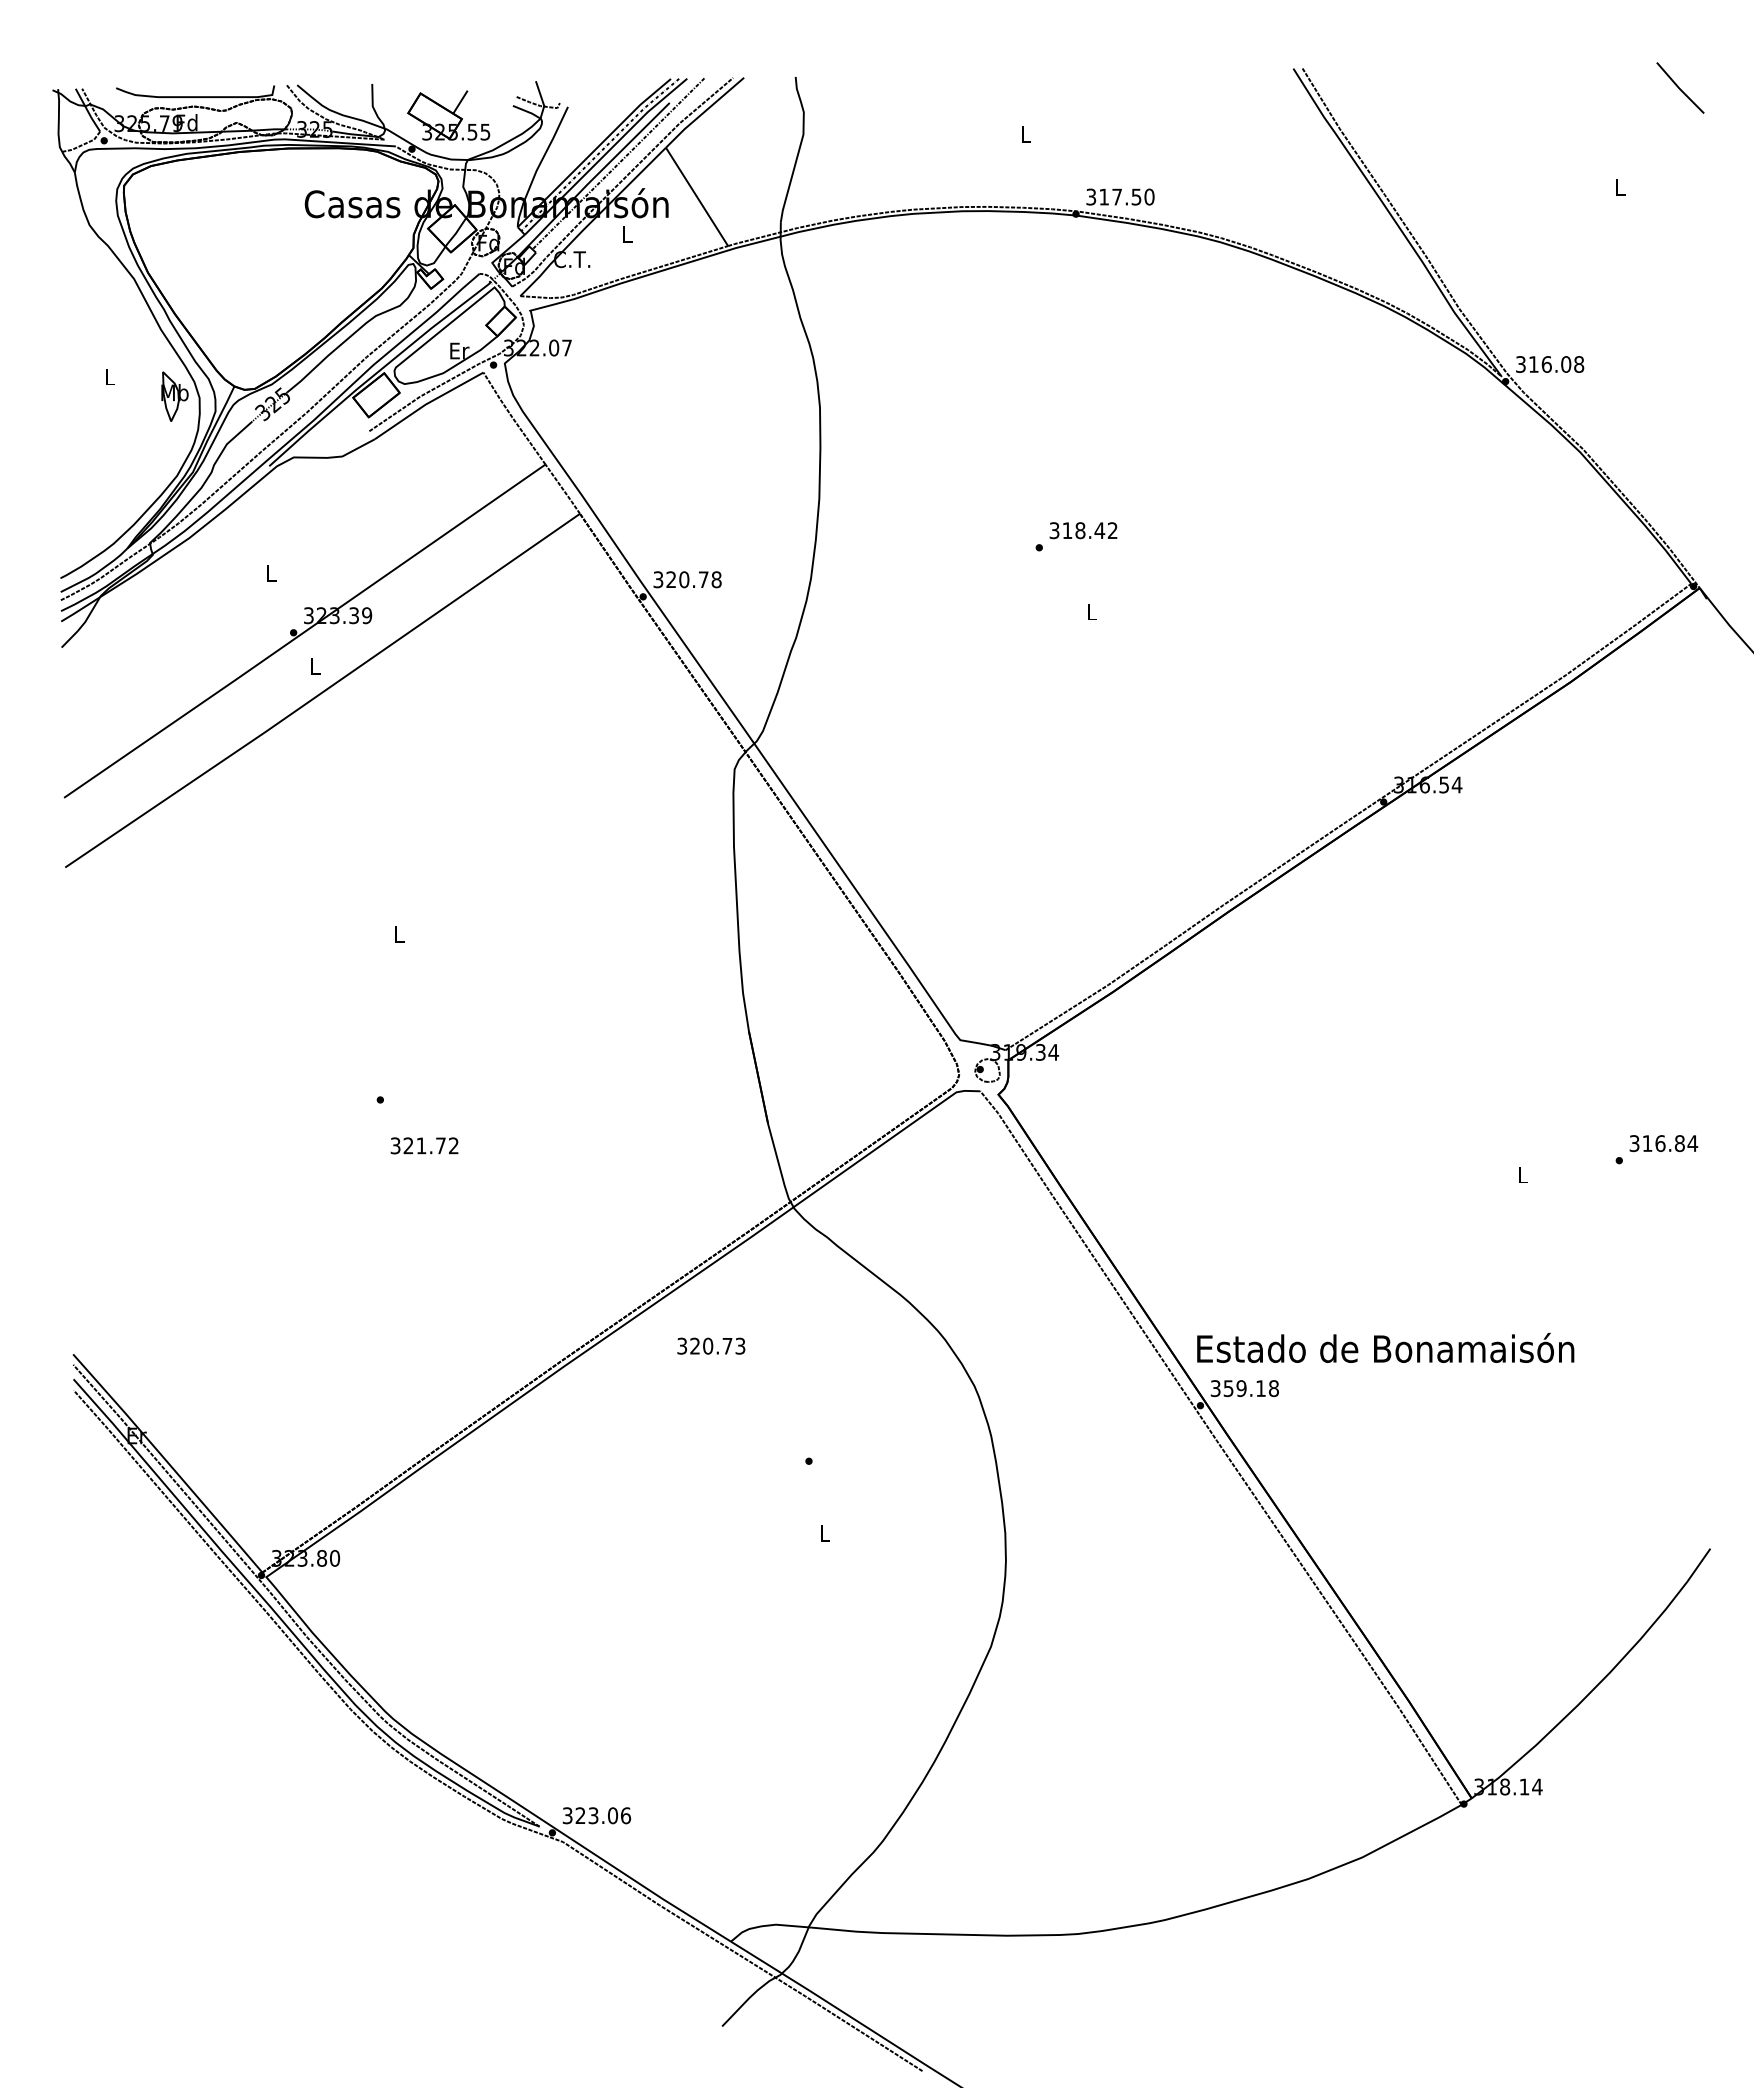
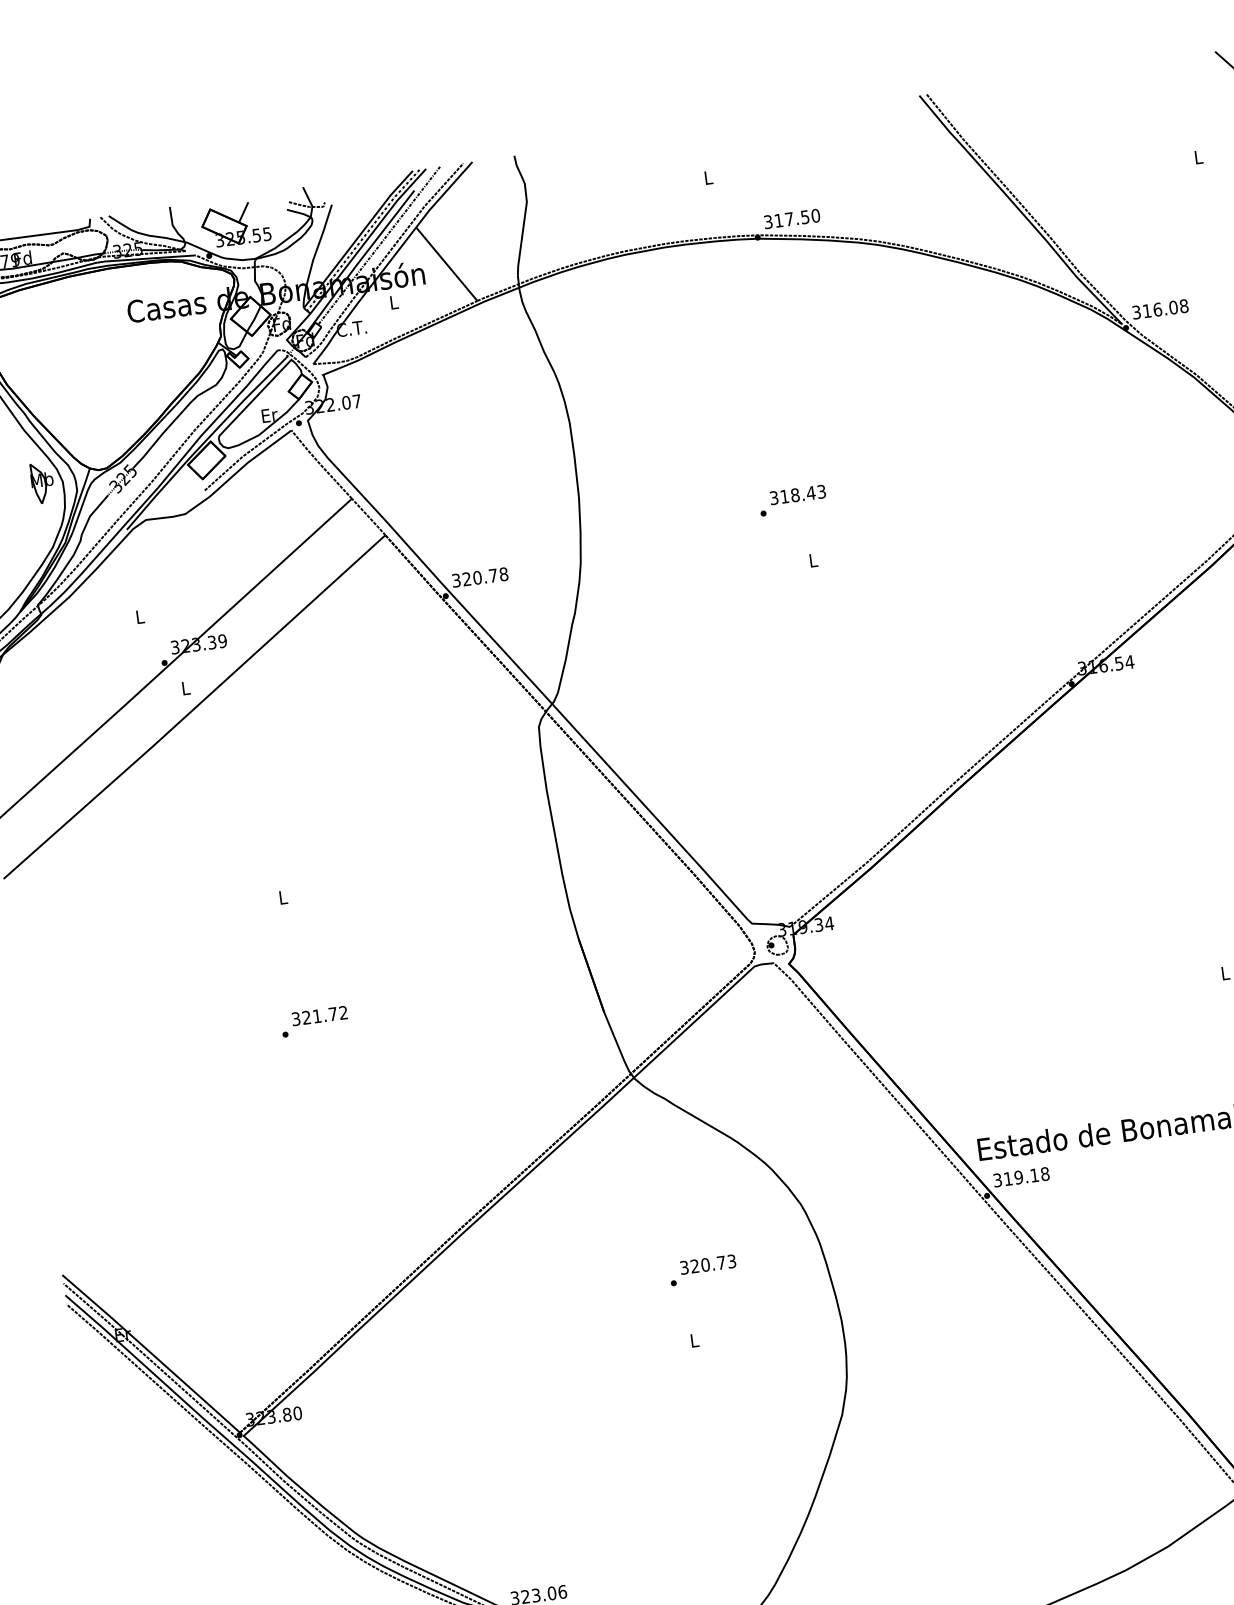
text: (1112, 530) -> (821, 491), 318.42 -> 318.43
text: (424, 1145) -> (319, 1015), moved
text: (711, 1345) -> (708, 1264), moved
text: (1228, 1388) -> (1008, 1178), 359.18 -> 319.18

